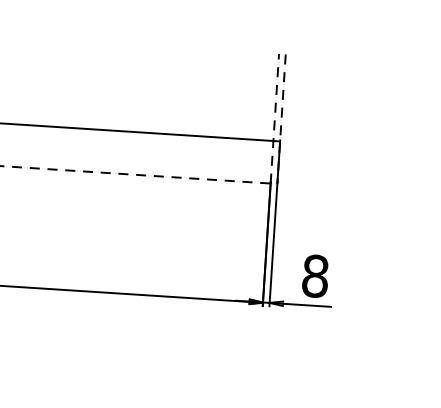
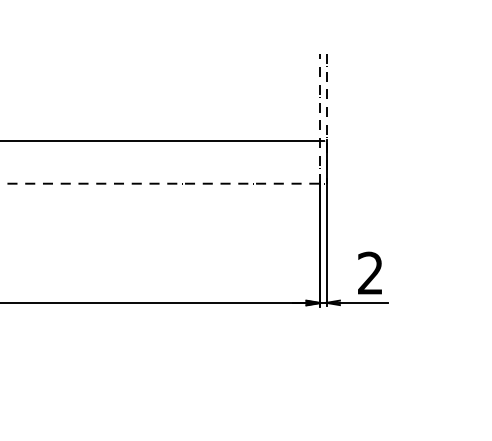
text: (315, 275) -> (370, 272), 8 -> 2

